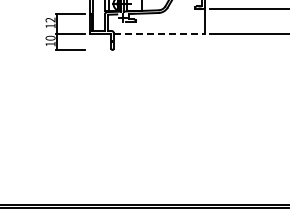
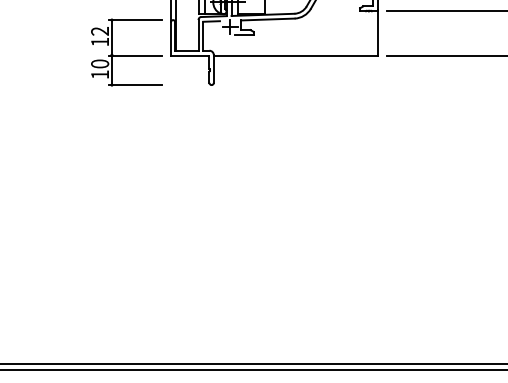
line: (159, 33) -> (295, 55), dashed -> solid

